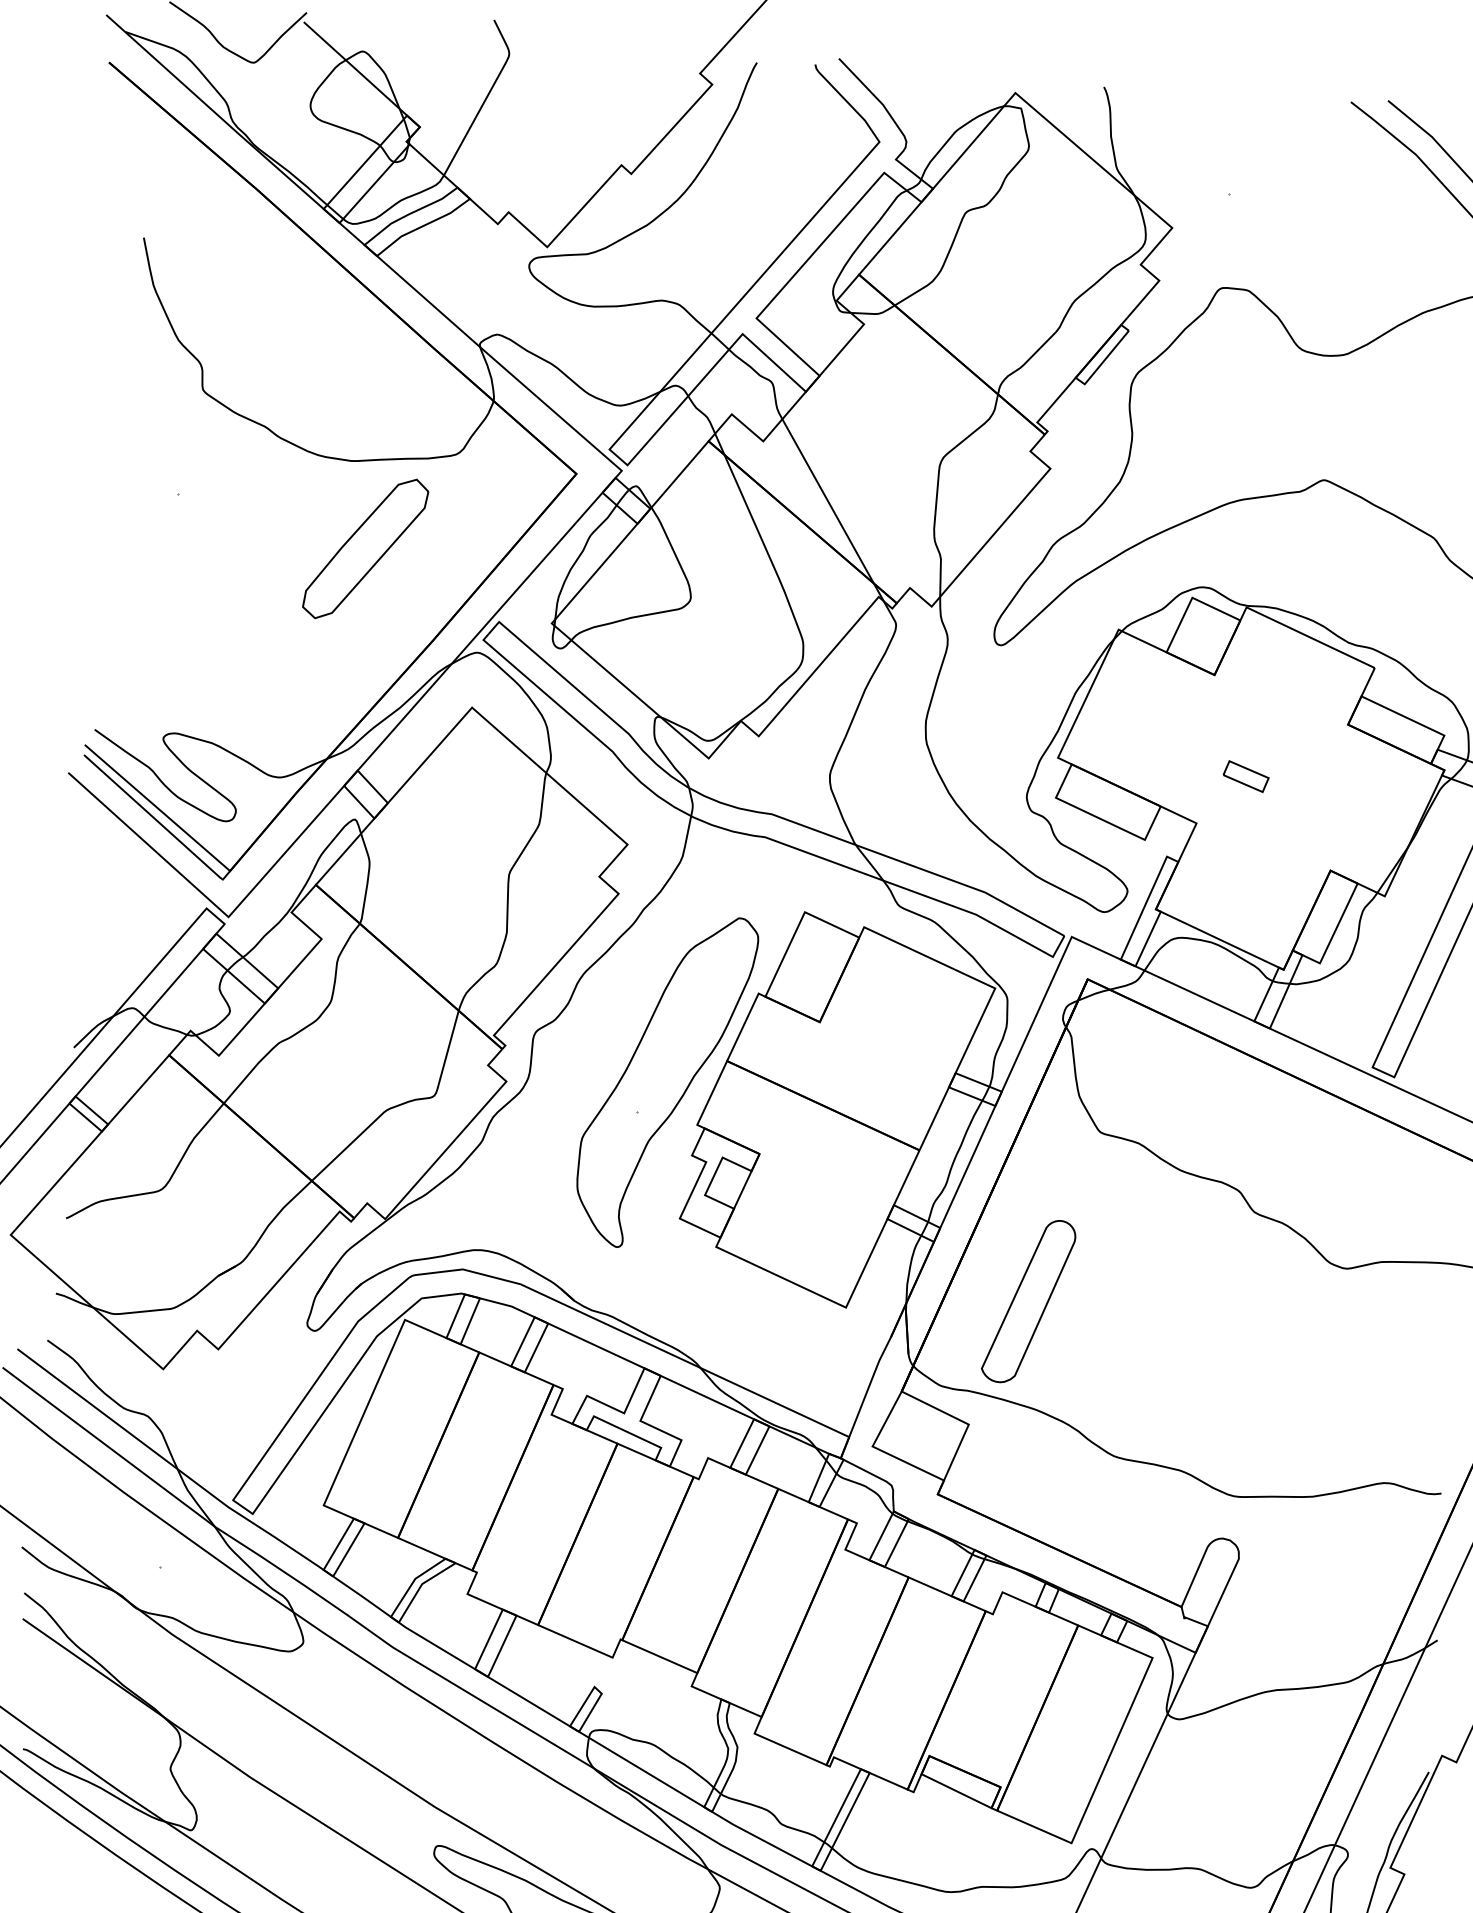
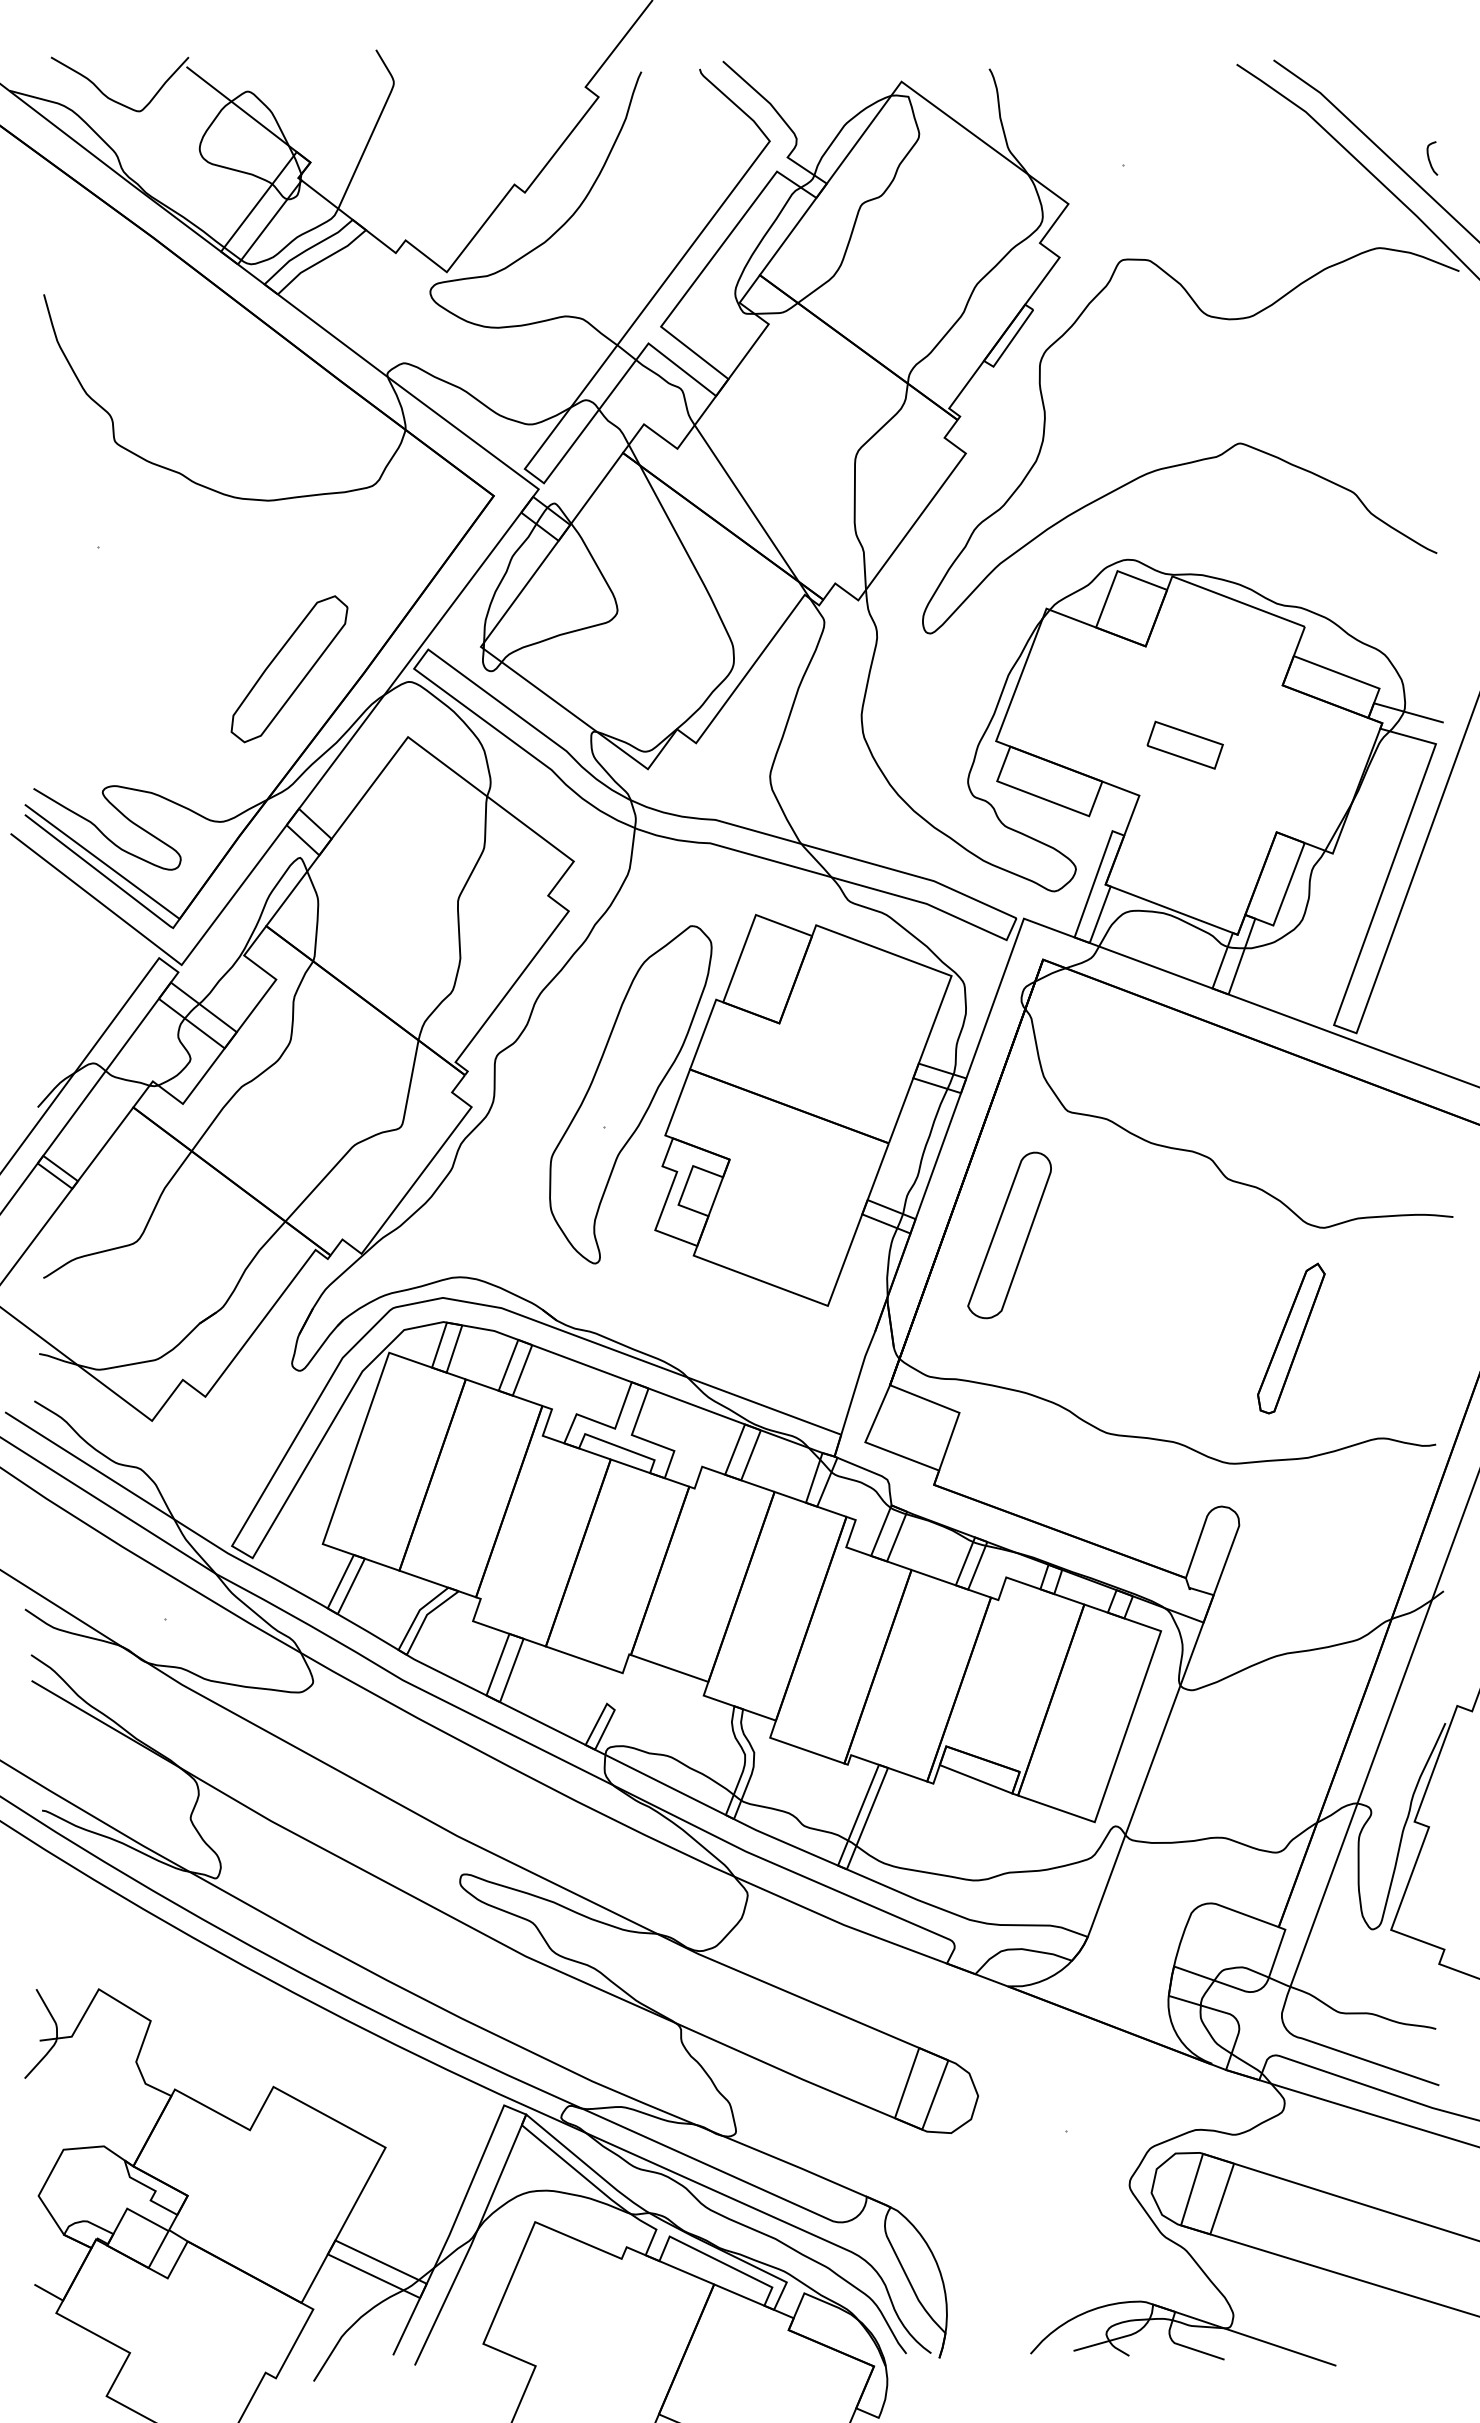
part: (365, 549) -> (289, 669), moved
part: (1245, 775) -> (1184, 744), size x1.67
part: (1028, 1301) -> (1009, 1235), moved
part: (1305, 1376) -> (1291, 1338), added

